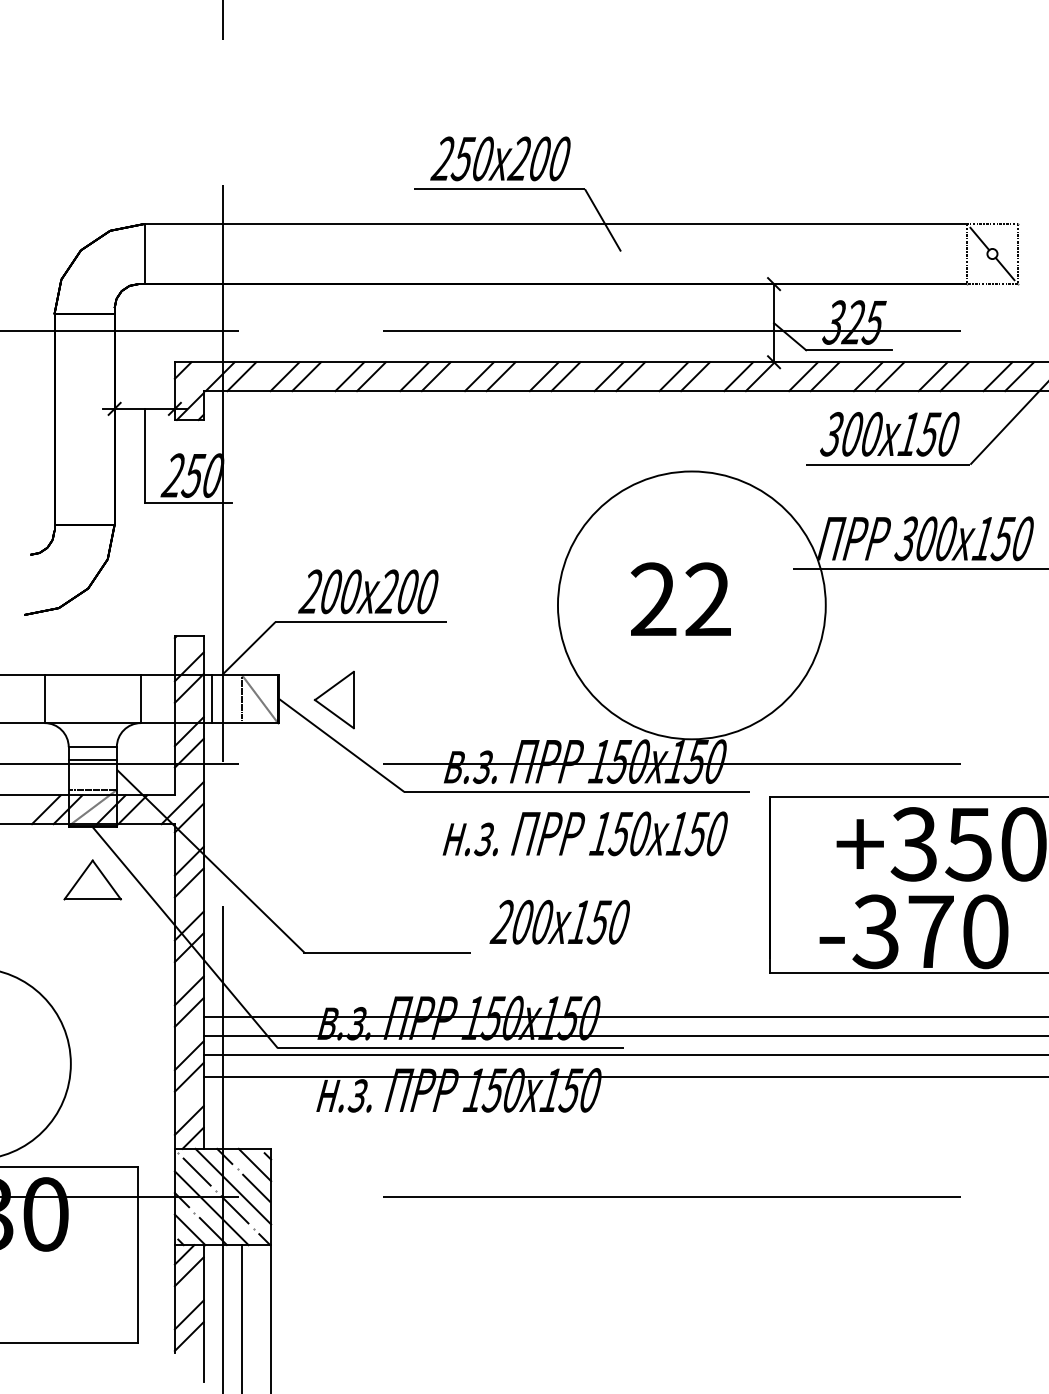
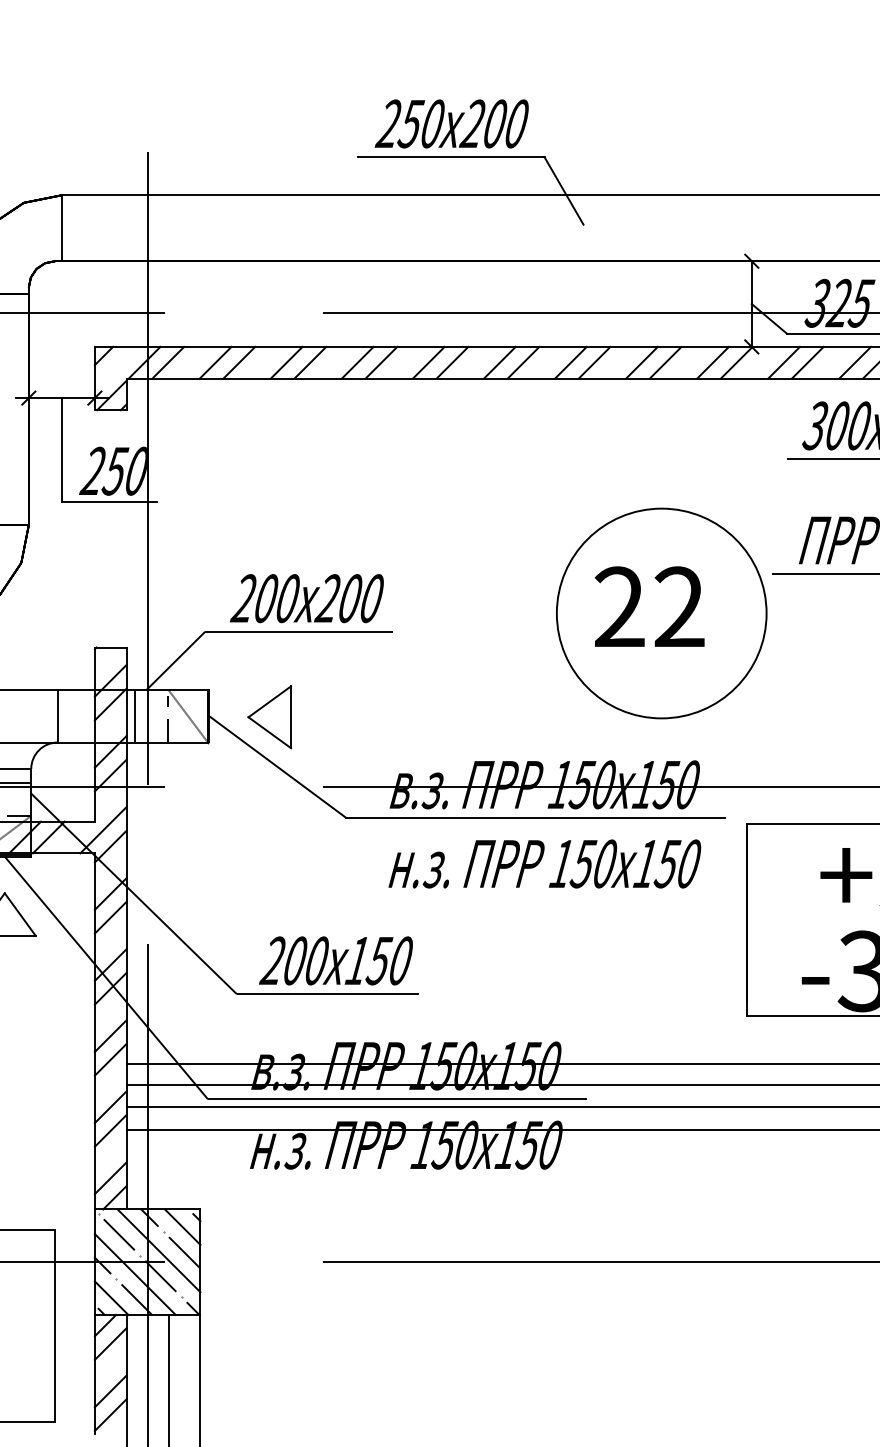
circle: (691, 605) -> (661, 613), size x0.71
text: (559, 922) -> (335, 961), moved

